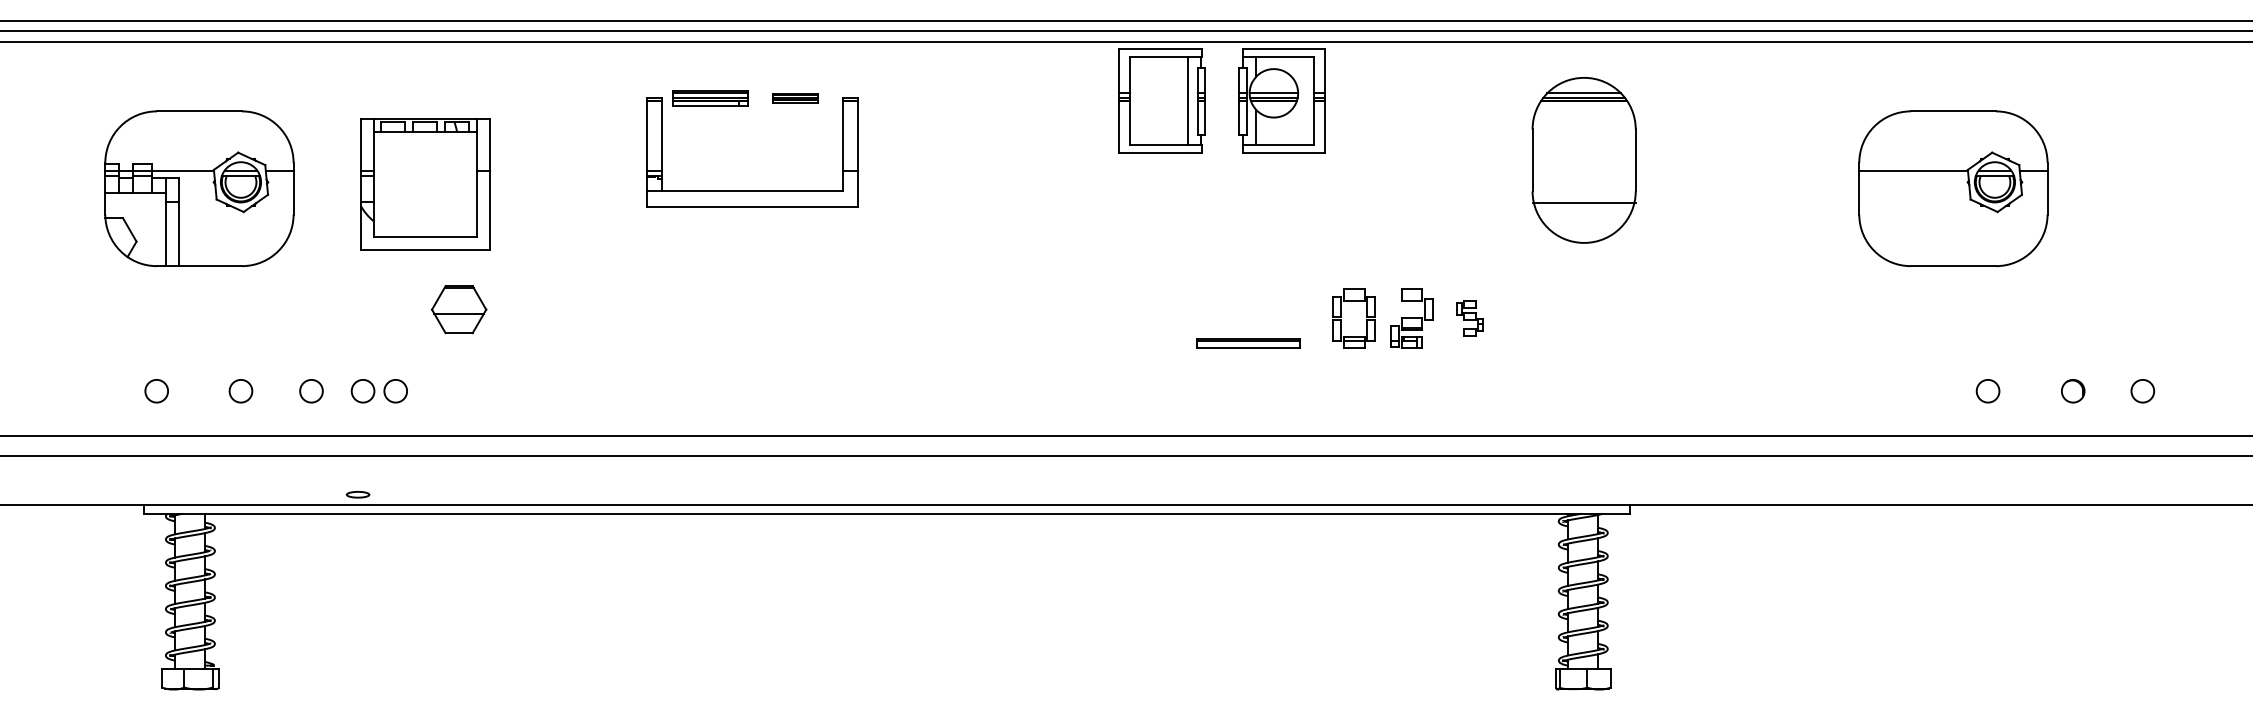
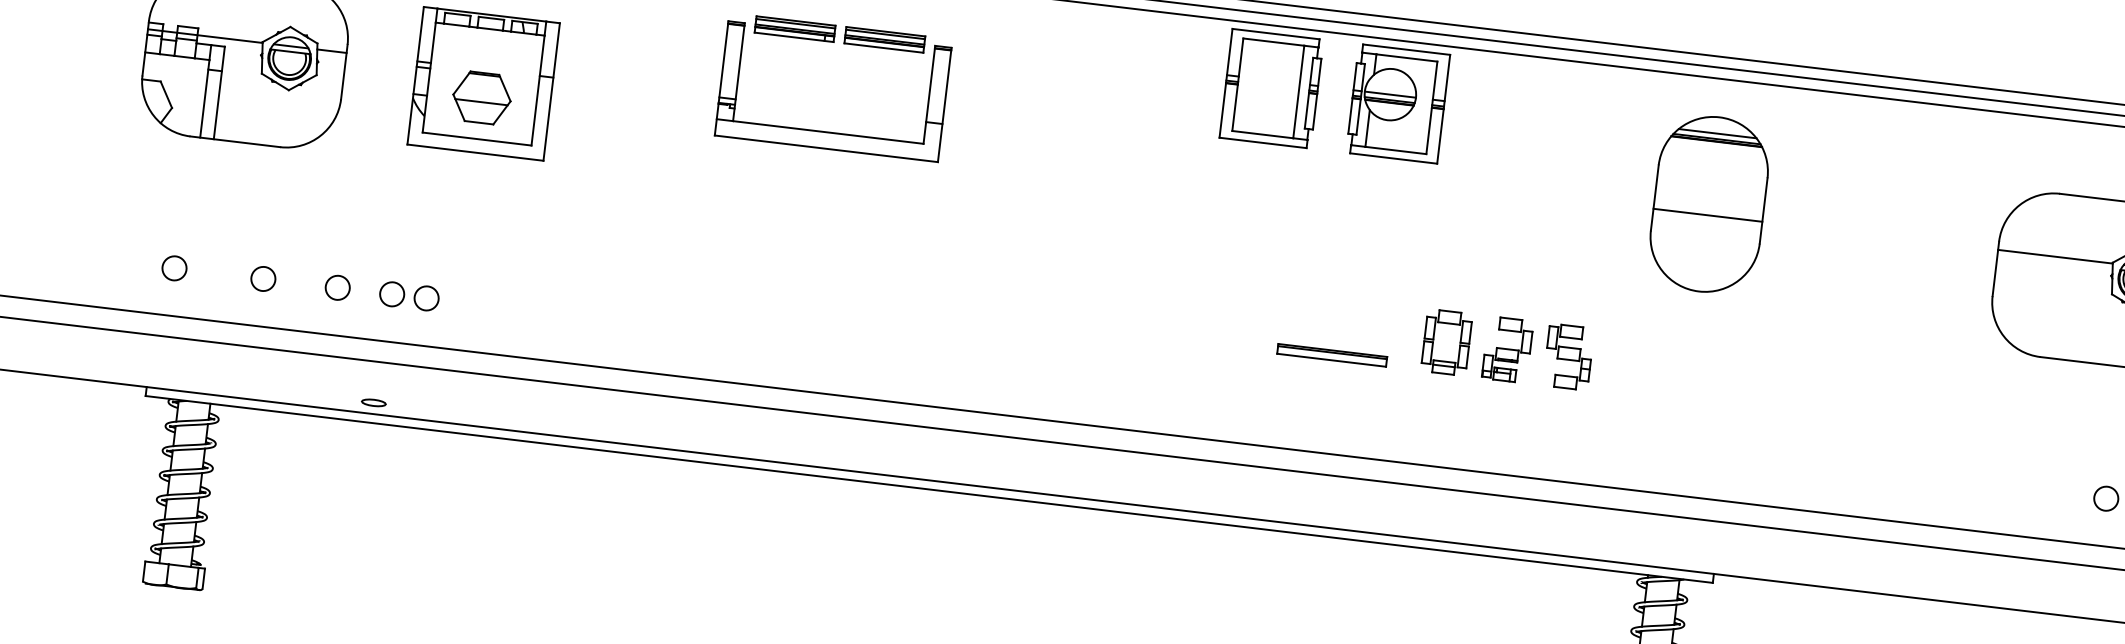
part: (795, 98) -> (885, 39), size x1.67
line: (1583, 202) -> (1707, 214), moved
part: (458, 309) -> (481, 97), moved
part: (1469, 318) -> (1568, 356), size x1.67

